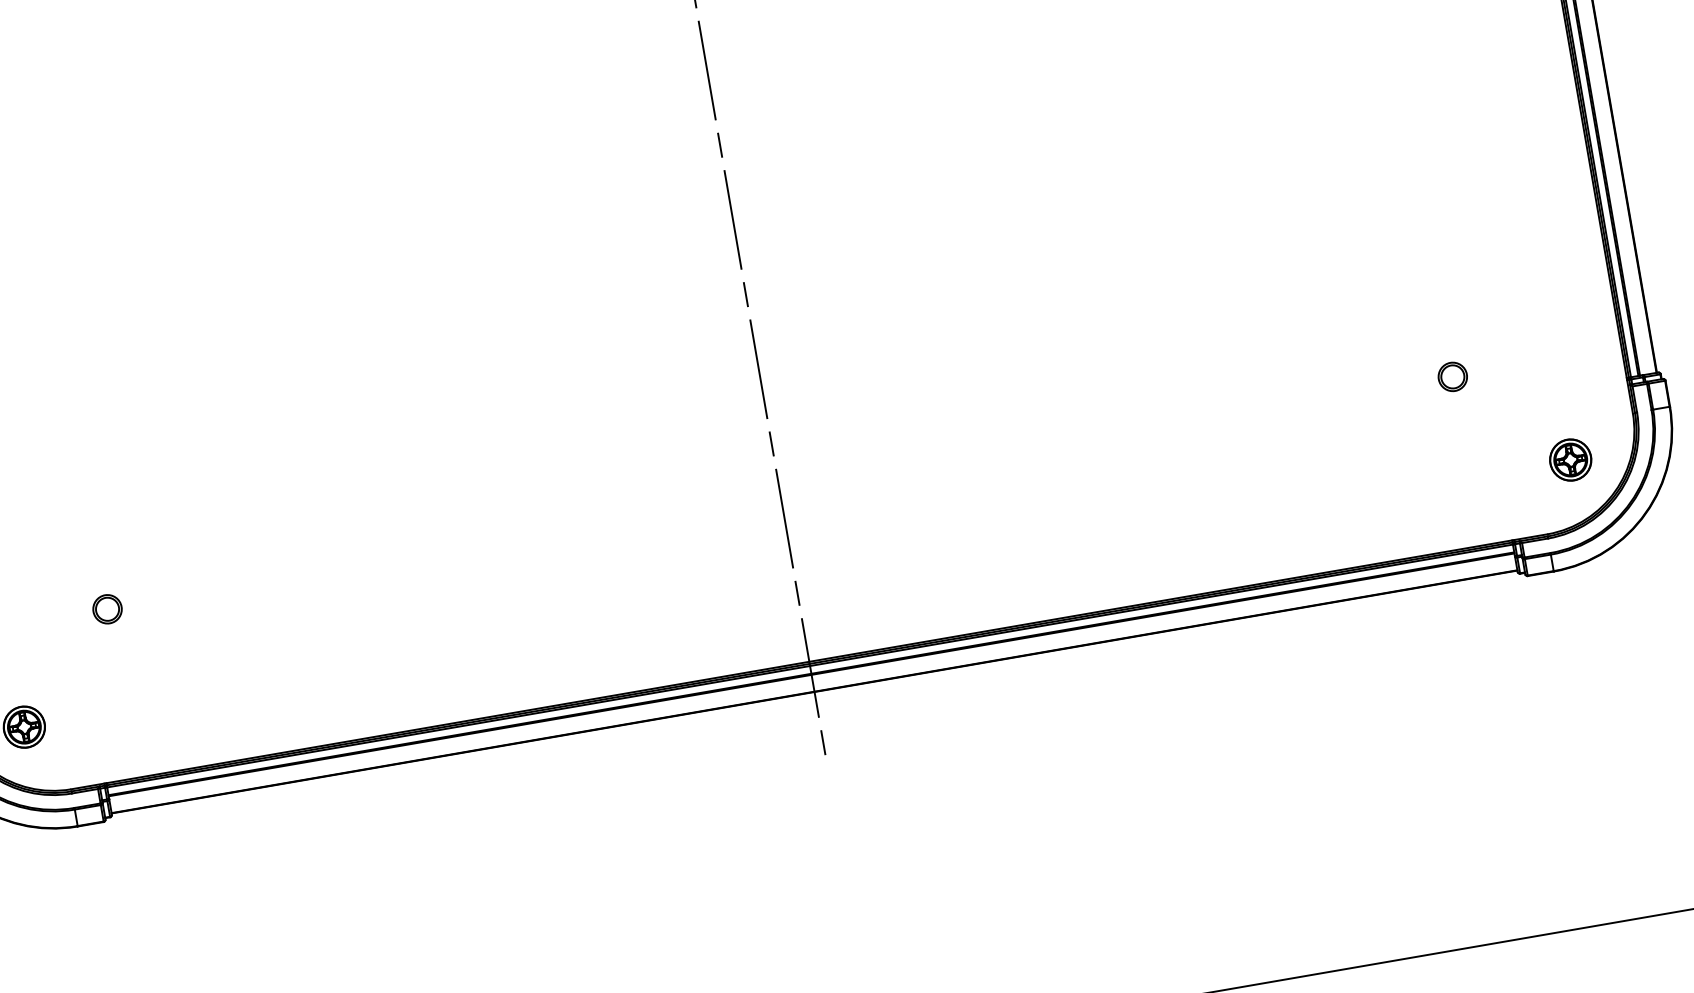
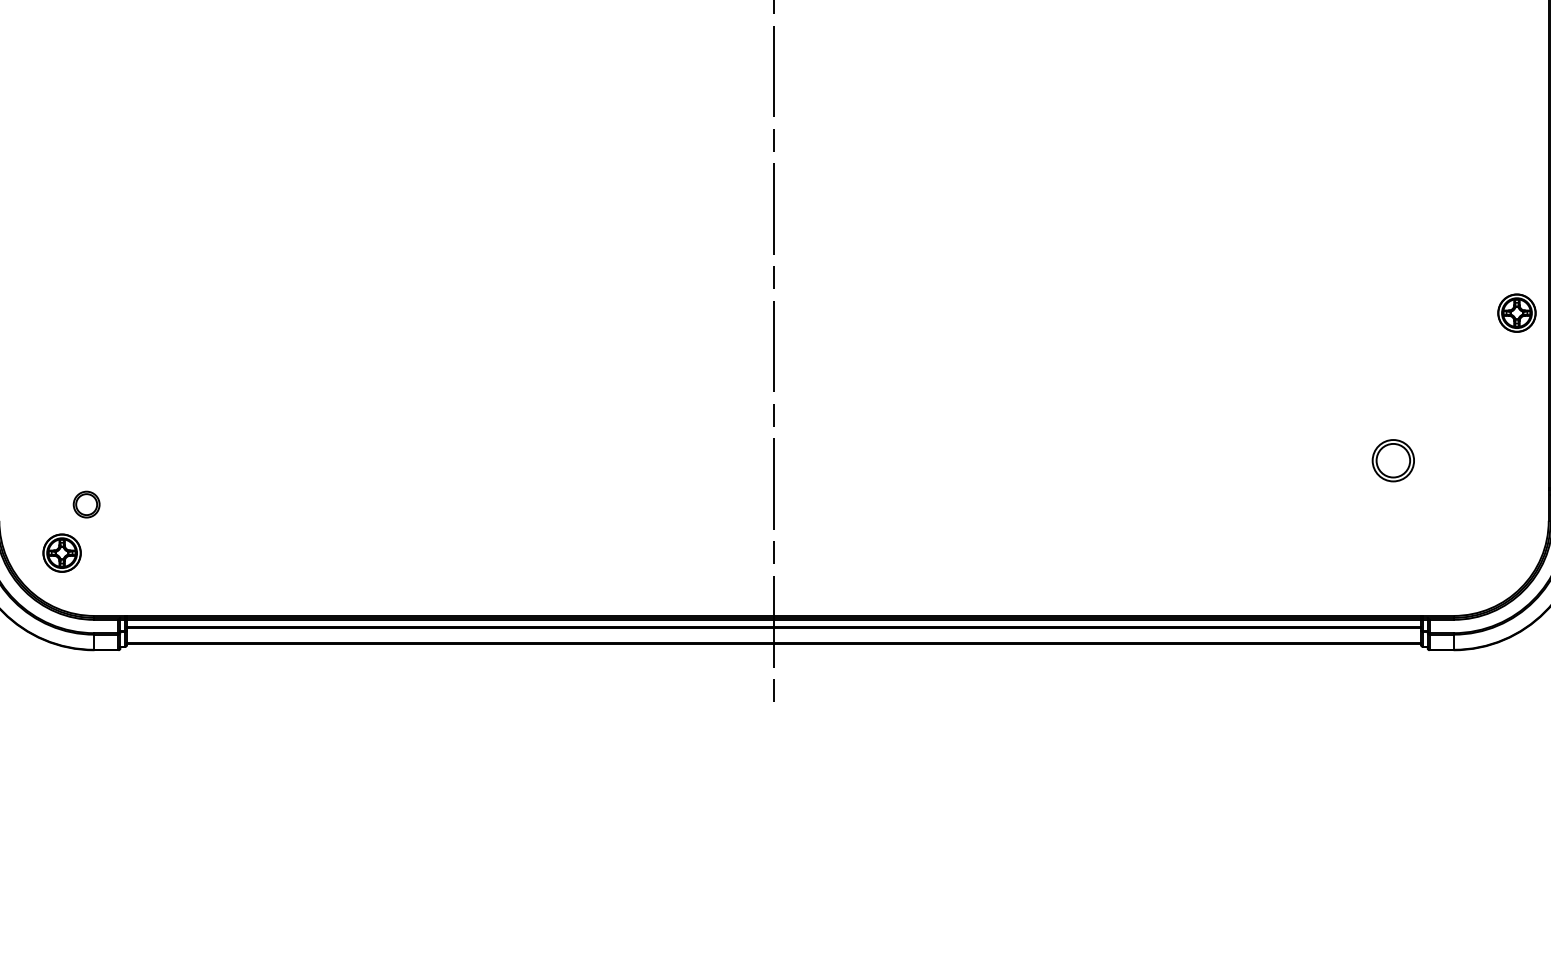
part: (1452, 376) -> (1393, 460), size x1.6
part: (1570, 459) -> (1516, 312), moved
part: (107, 609) -> (86, 504), moved

